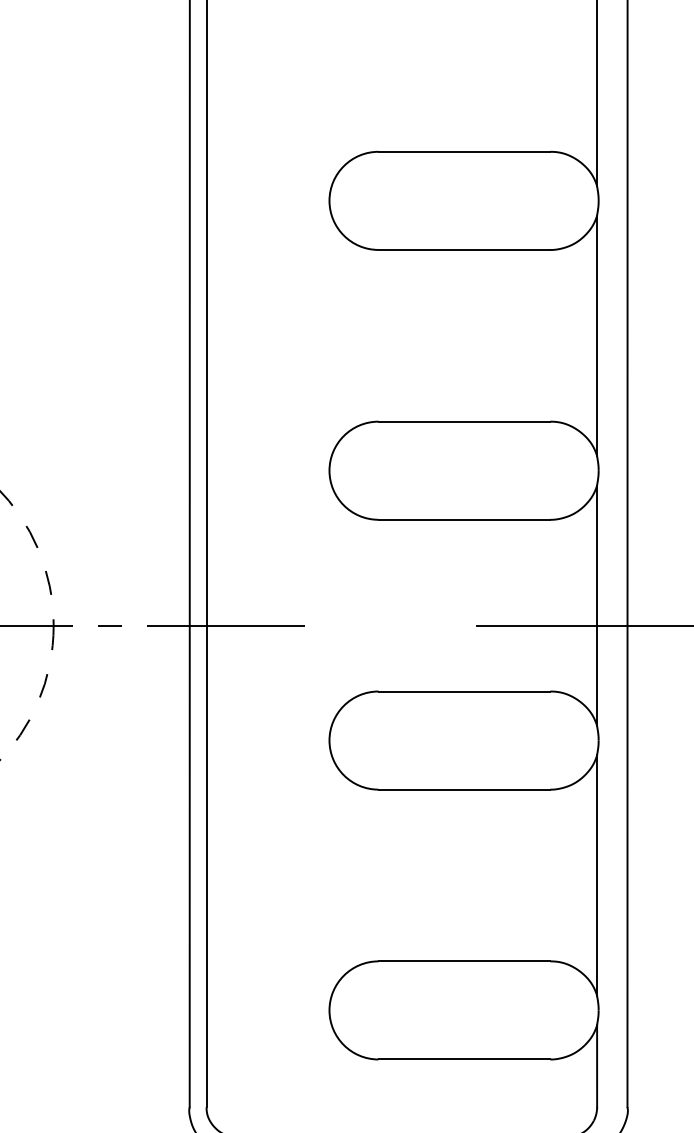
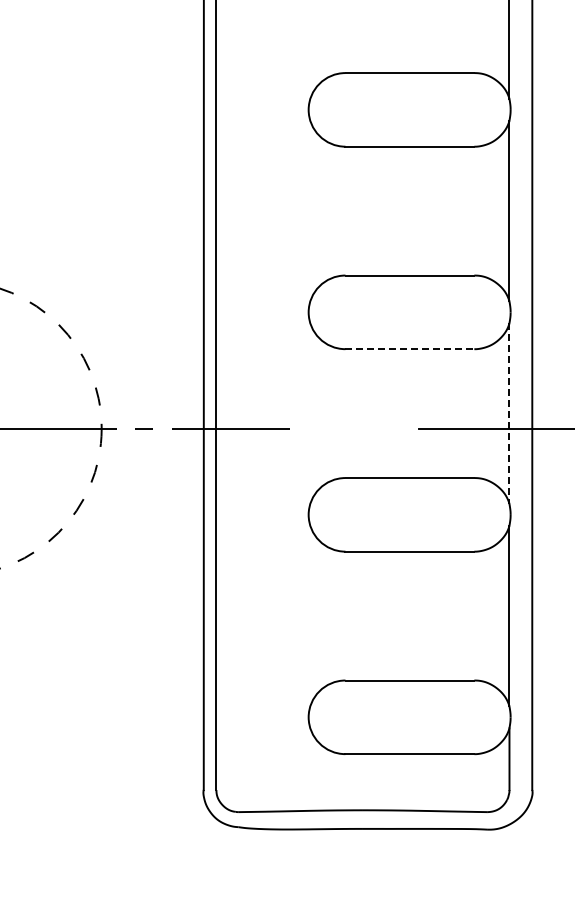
line: (465, 520) -> (410, 349), solid -> dashed
line: (597, 606) -> (509, 414), solid -> dashed

